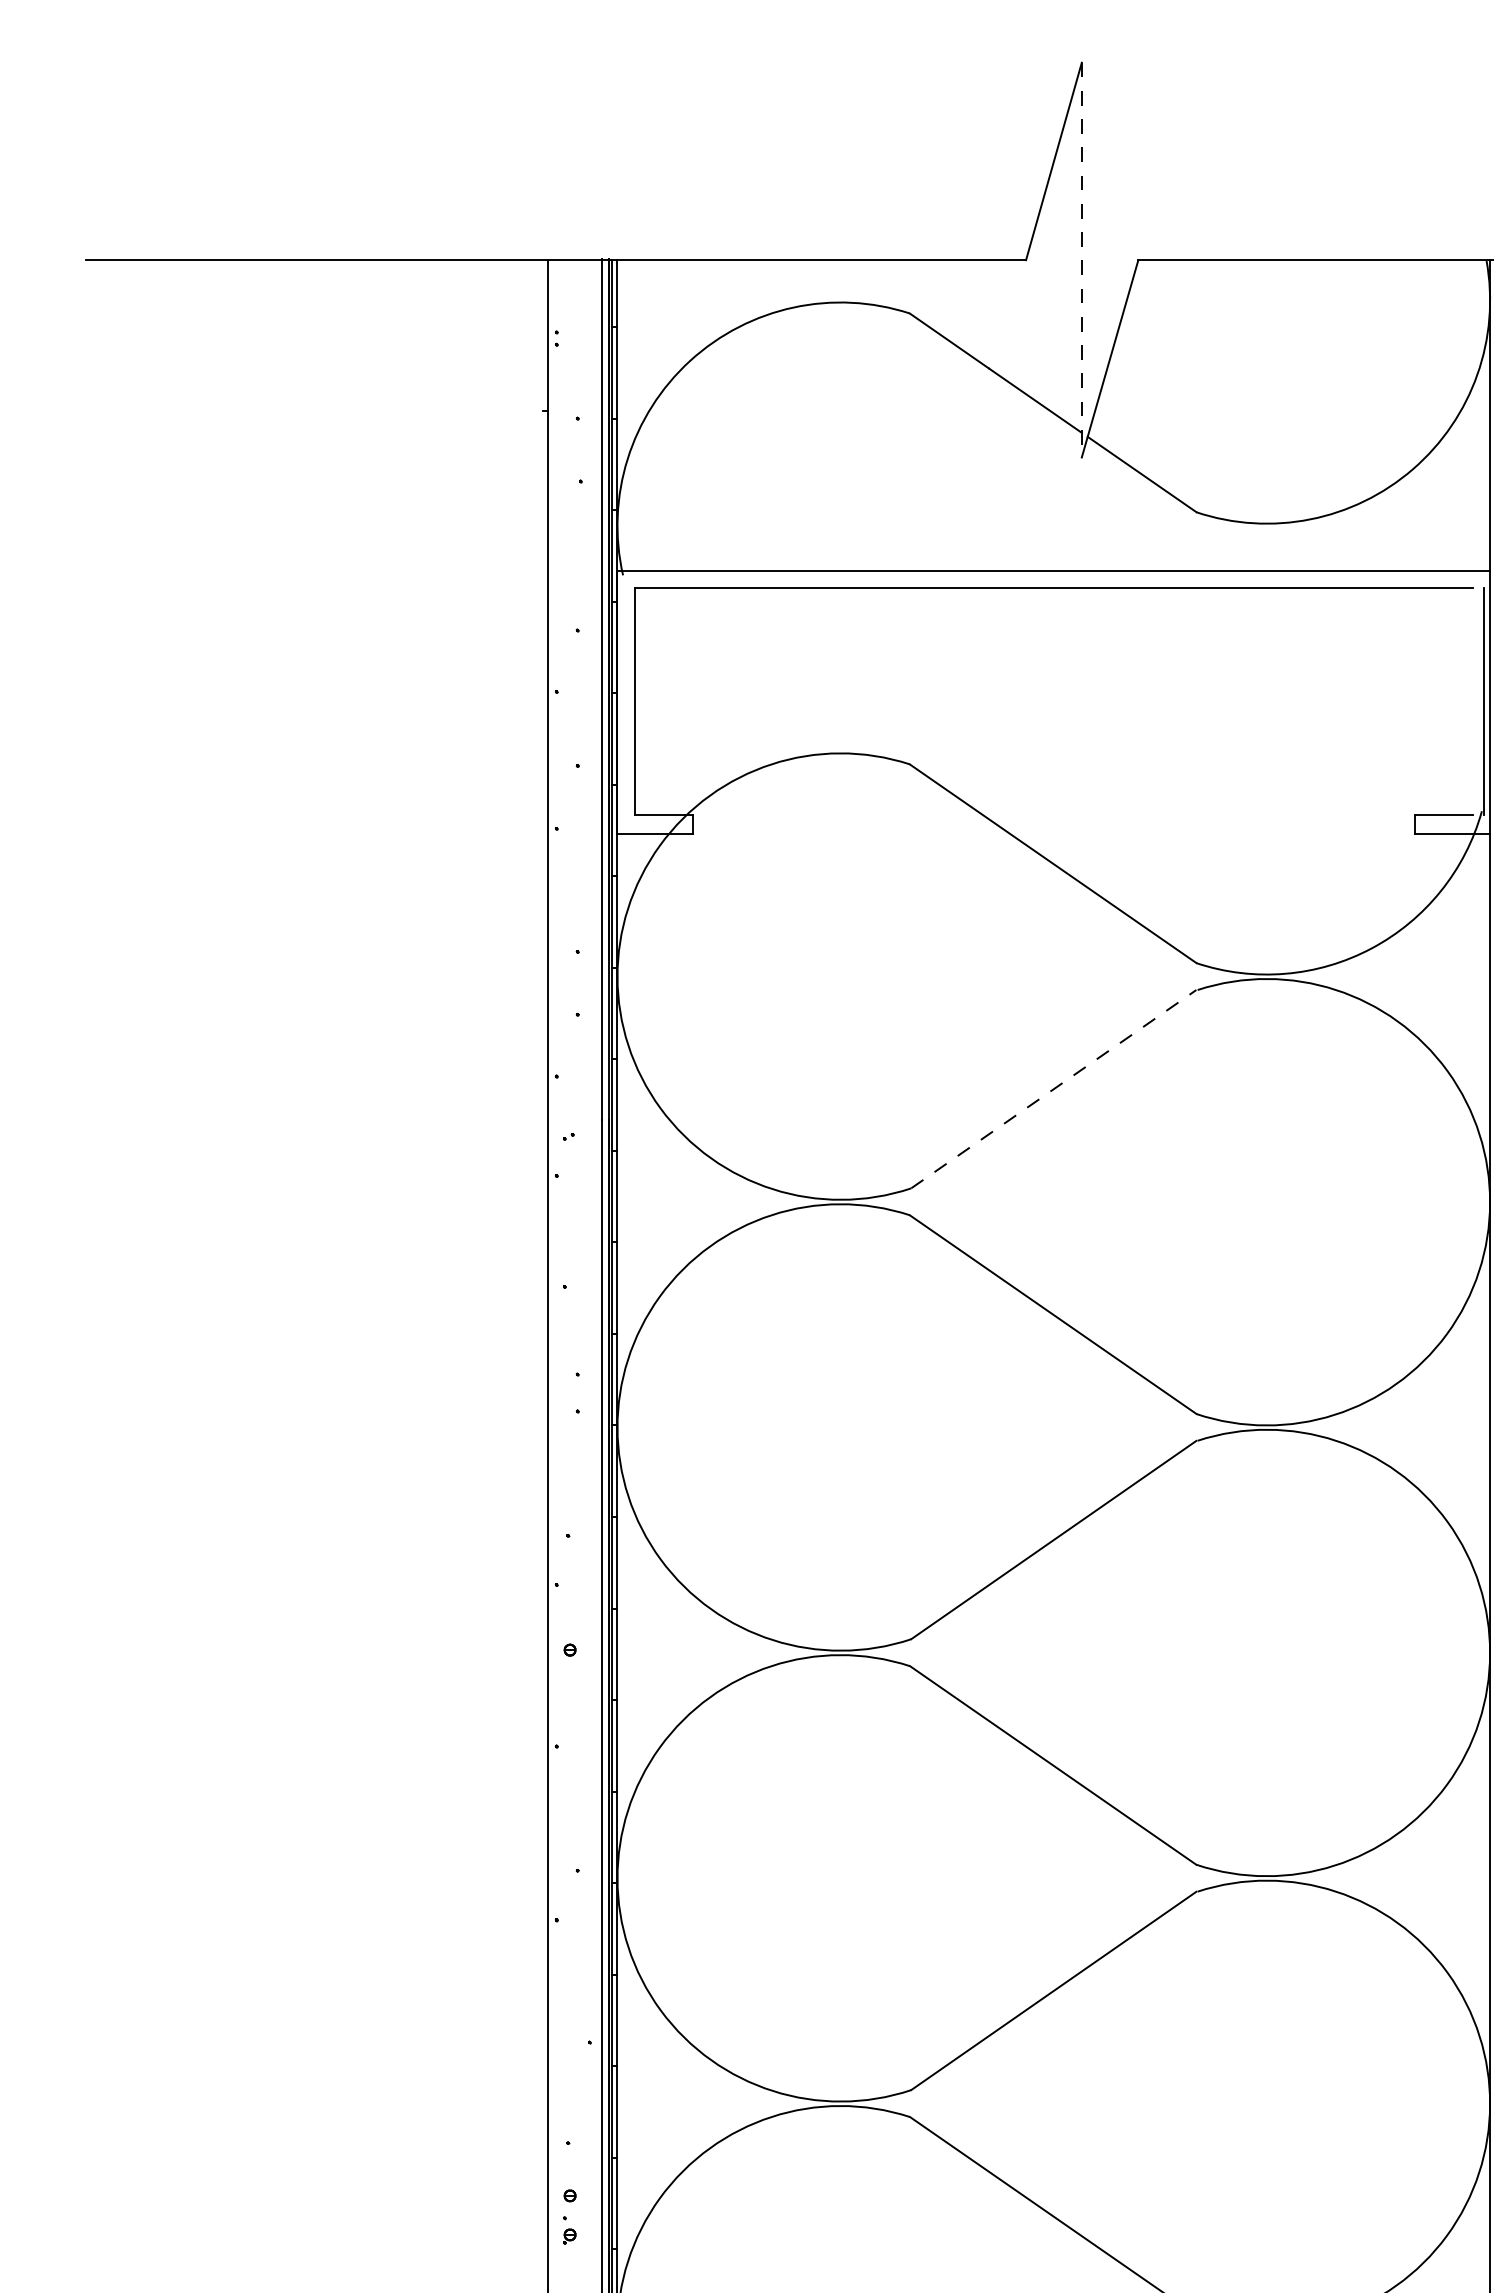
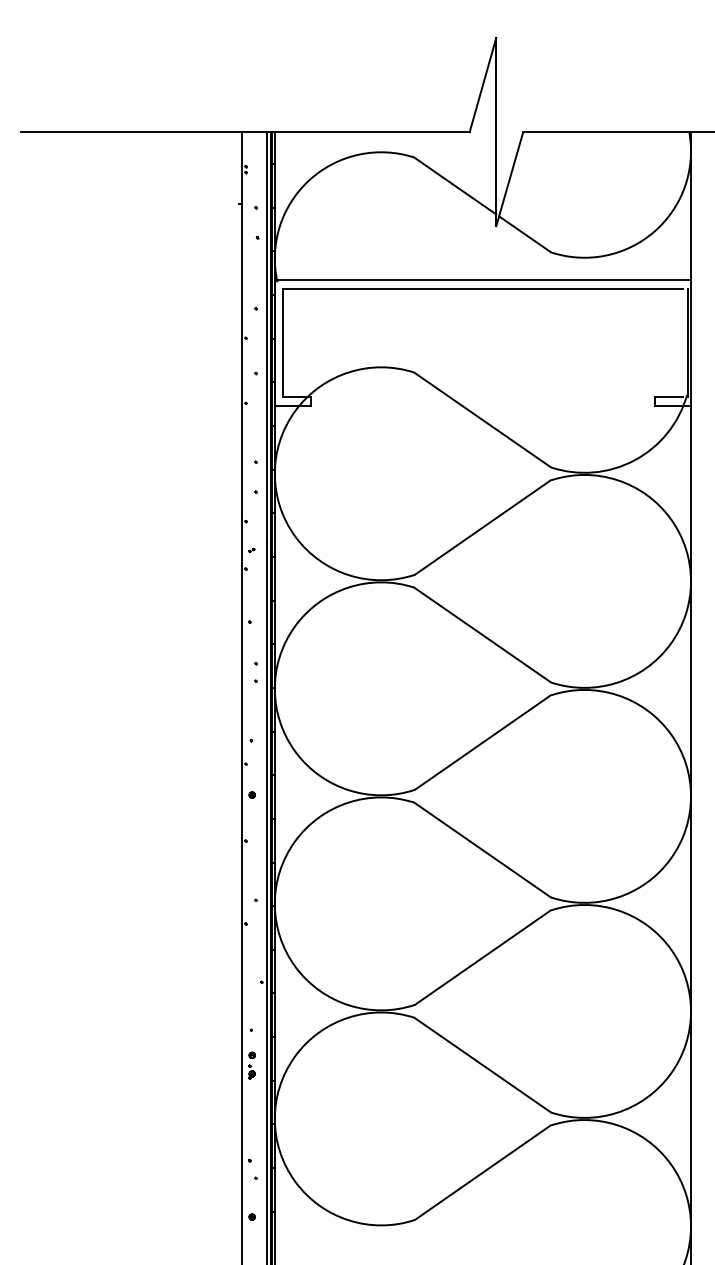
line: (1082, 261) -> (496, 132), dashed -> solid
line: (1052, 1089) -> (482, 527), dashed -> solid

